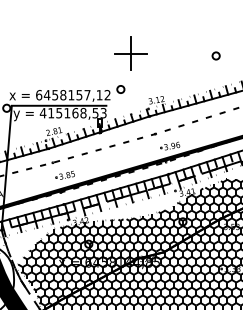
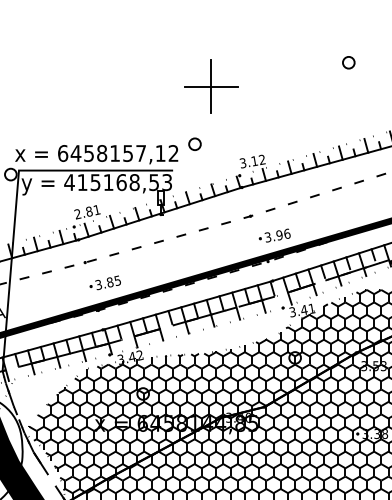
part: (215, 55) -> (347, 61), moved

